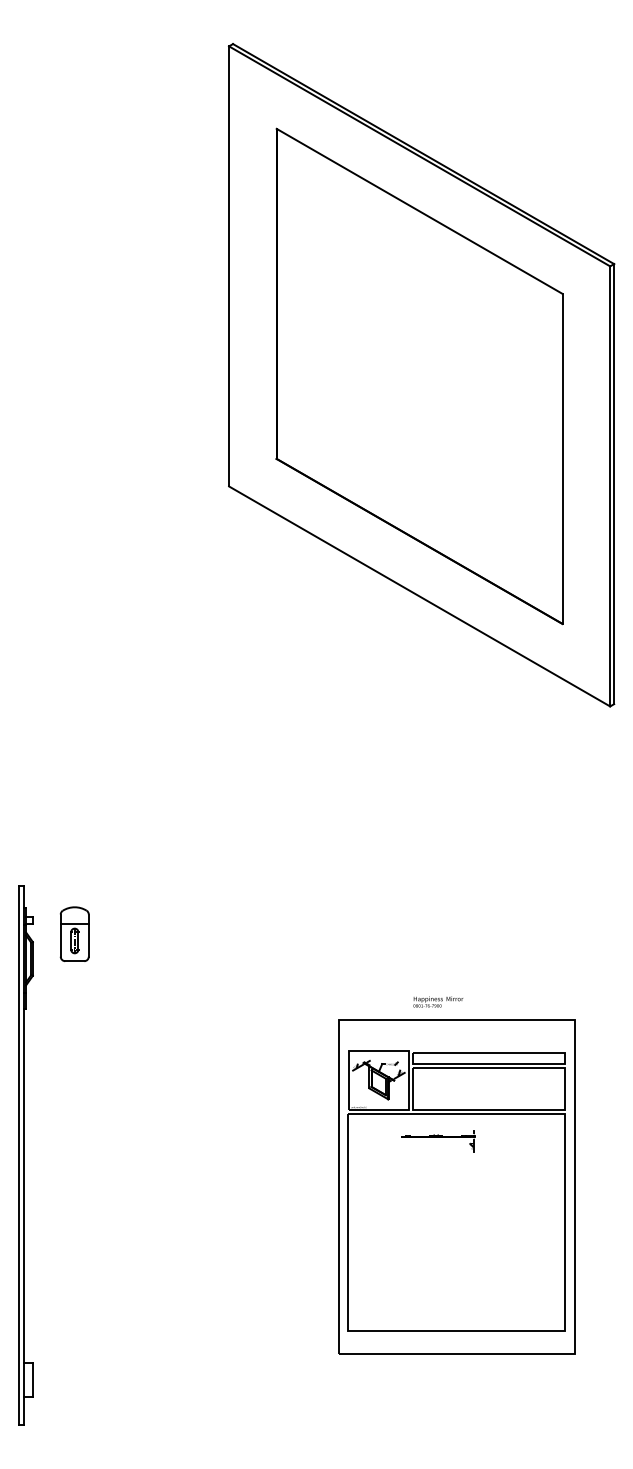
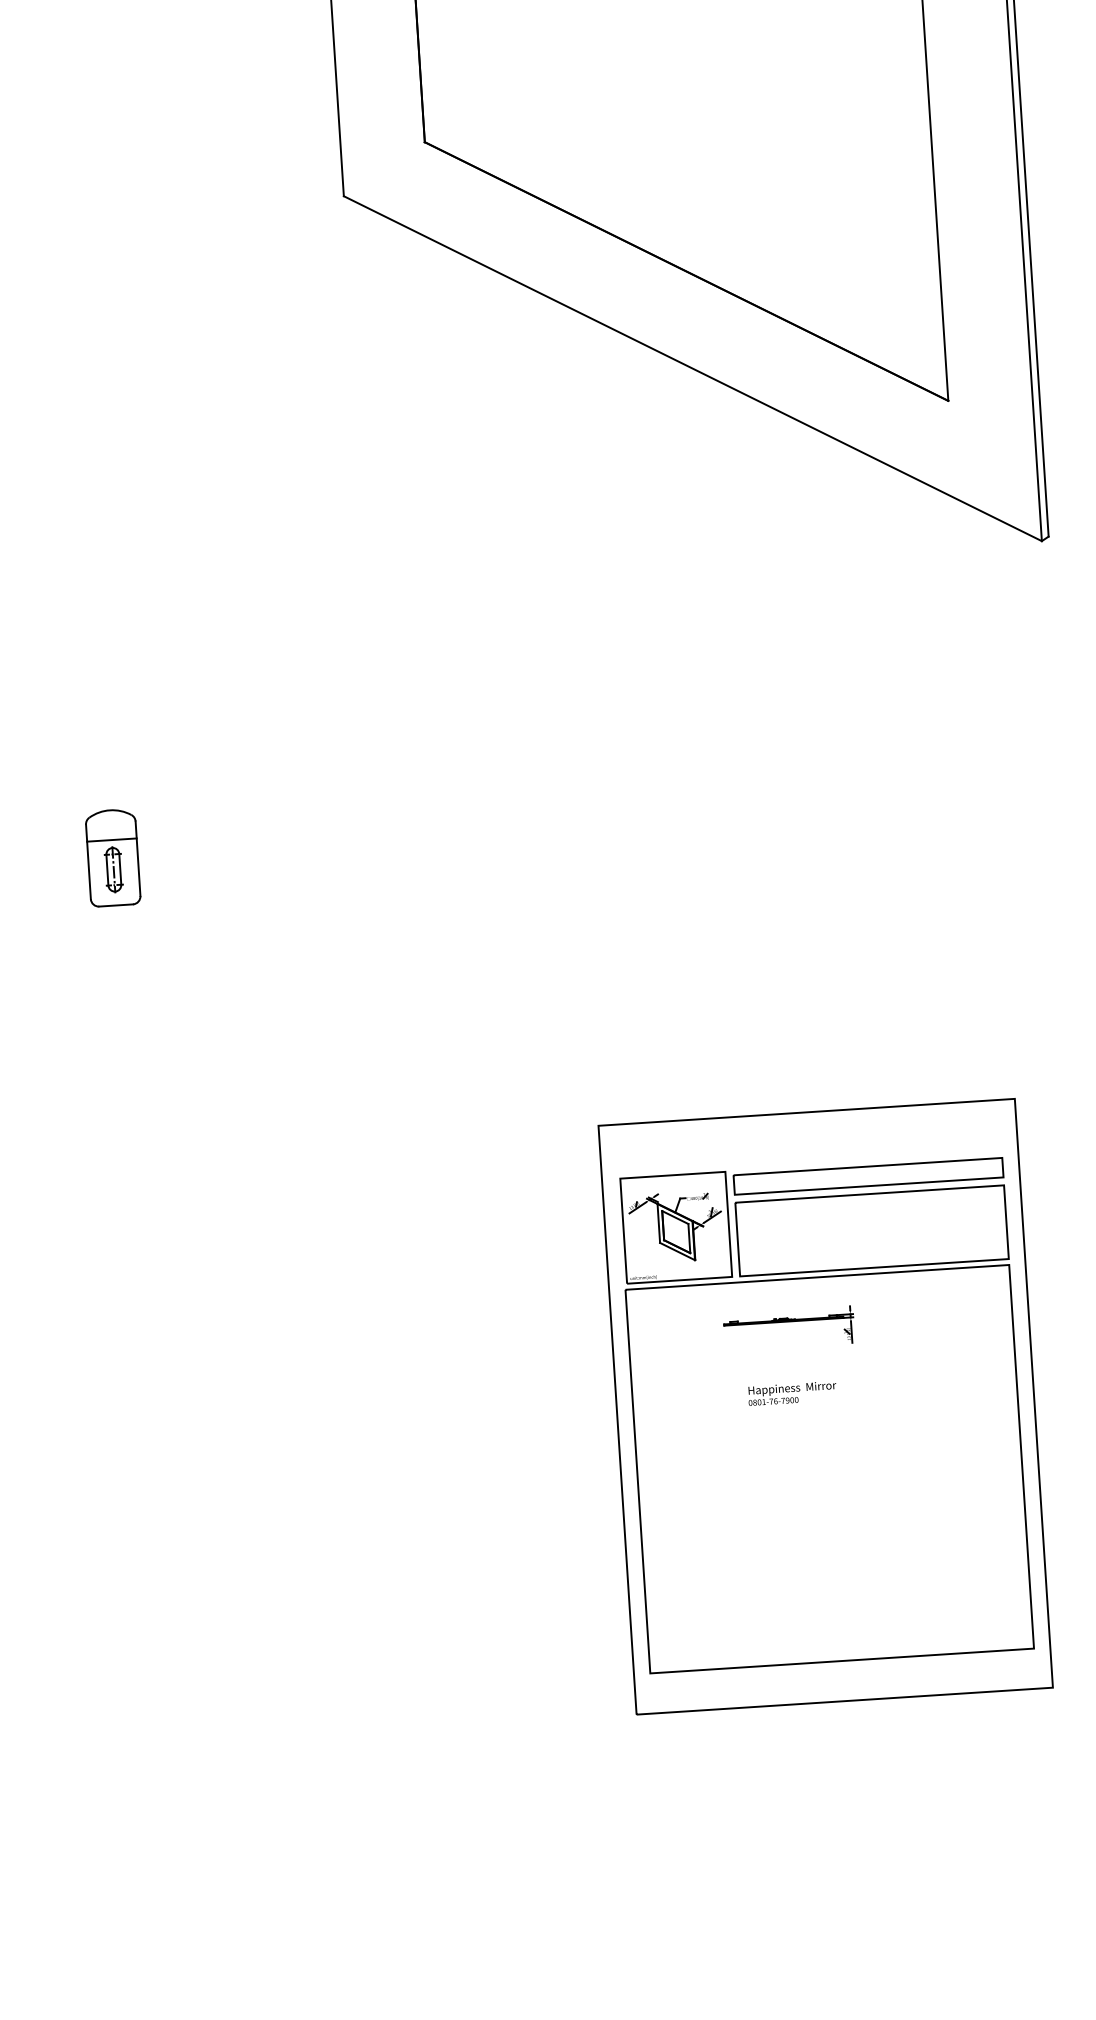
part: (74, 933) -> (112, 856), moved
text: (438, 1001) -> (792, 1392), moved
part: (25, 1155) -> (60, 1400), removed

